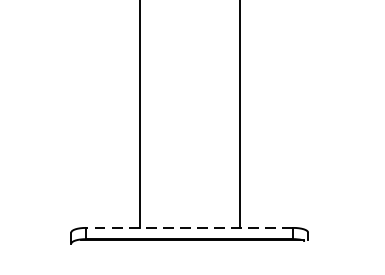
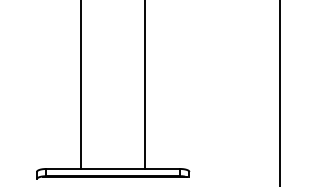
line: (190, 227) -> (113, 168), dashed -> solid

